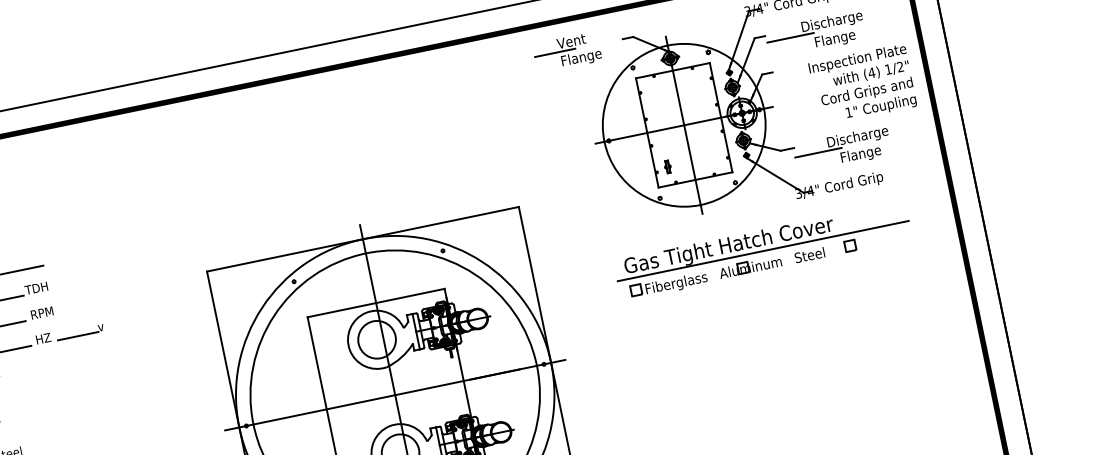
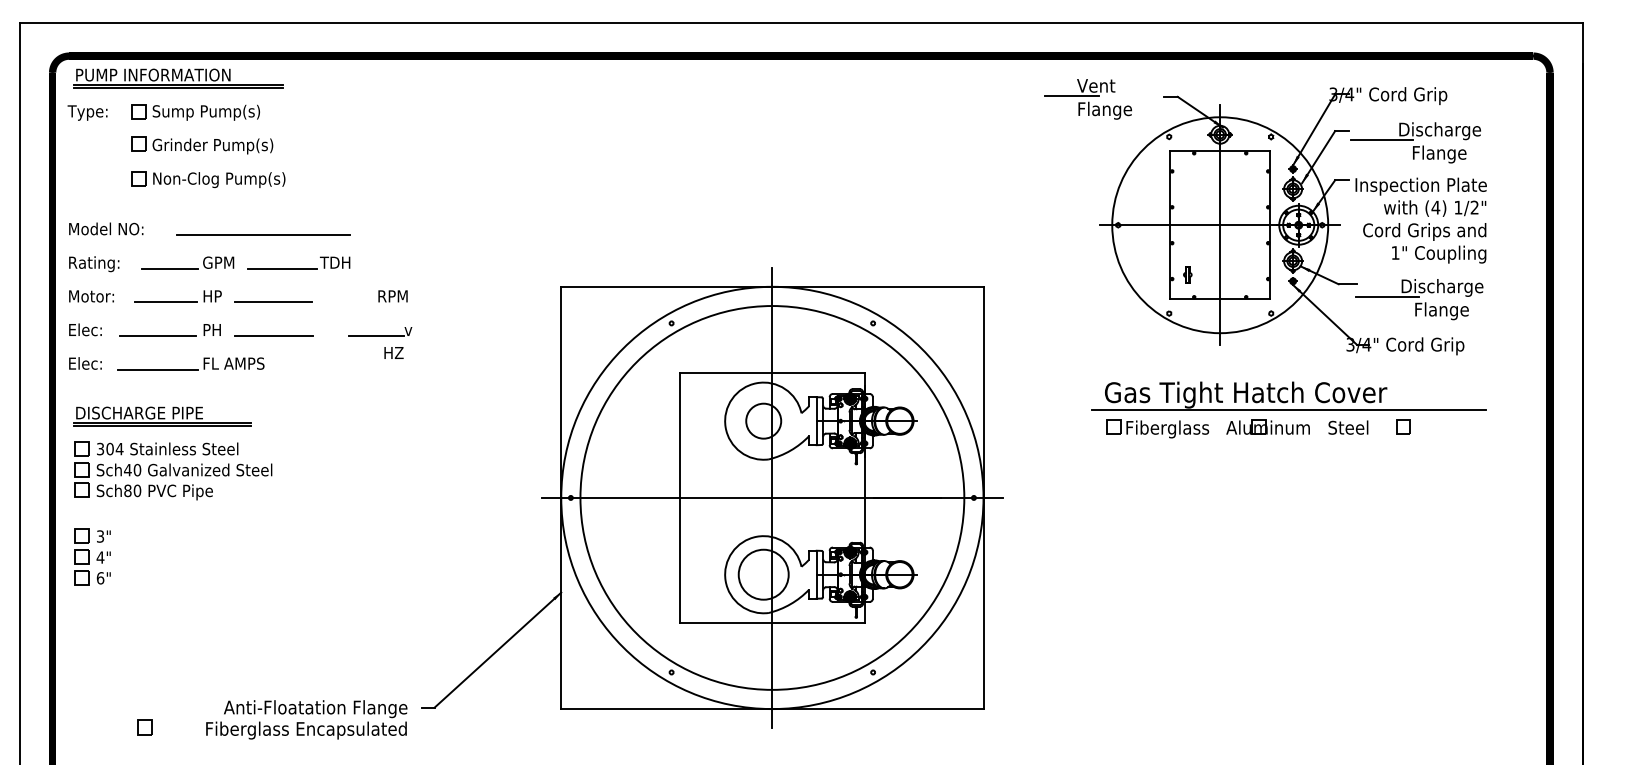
text: (862, 84) -> (1420, 220), moved
text: (41, 313) -> (392, 296), moved
text: (43, 338) -> (393, 352), moved
circle: (376, 340) -> (763, 421), size x0.7

